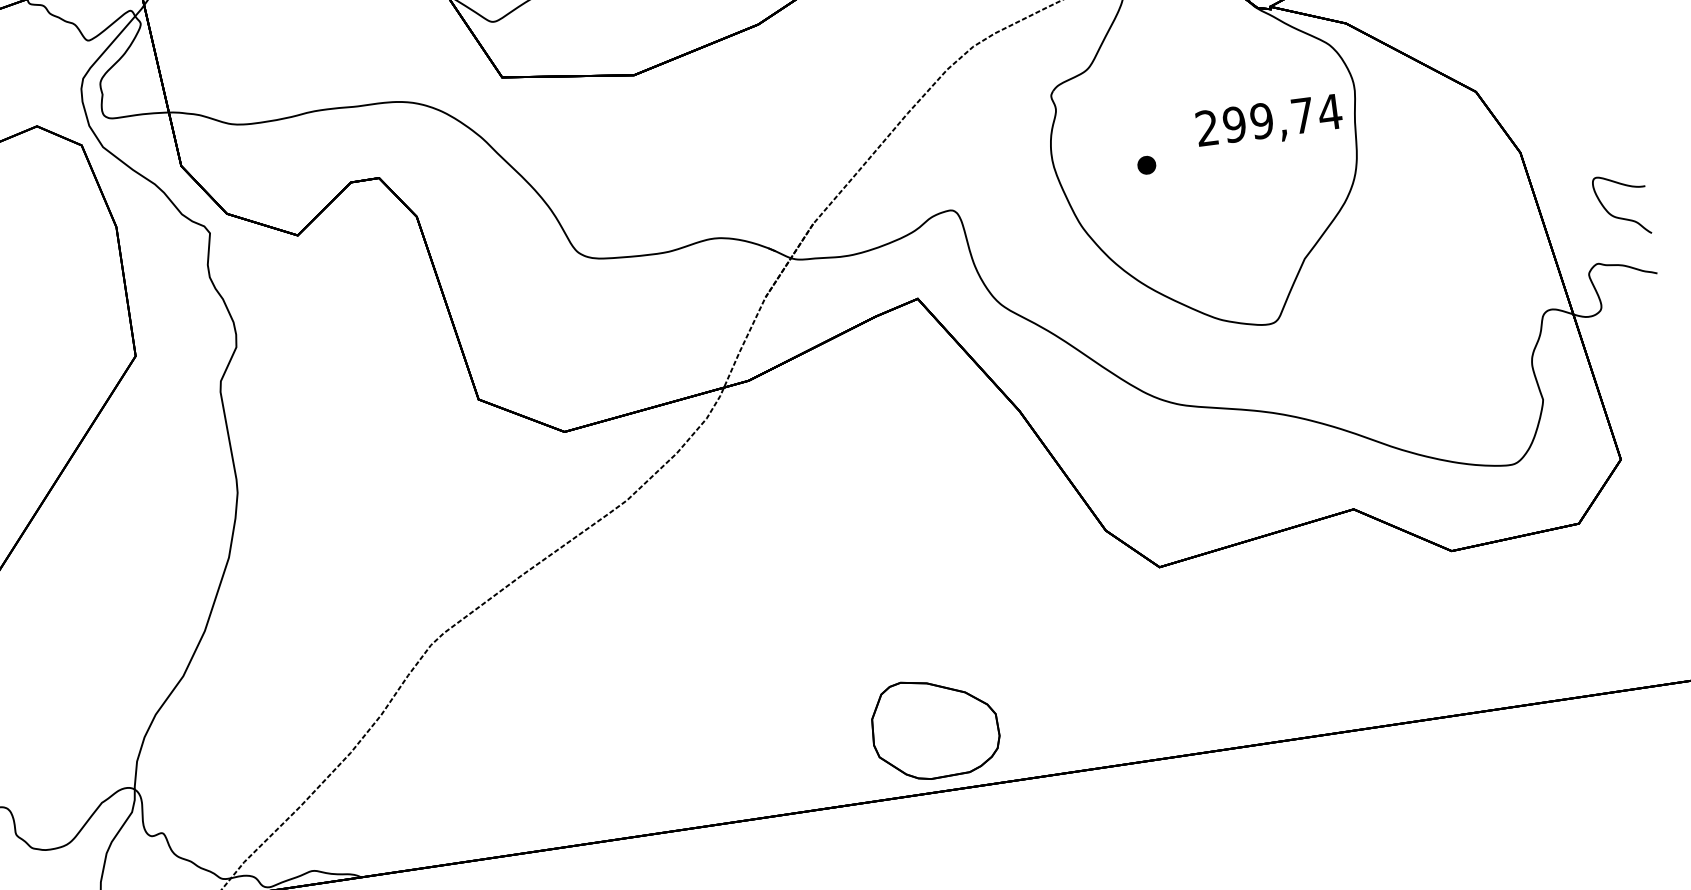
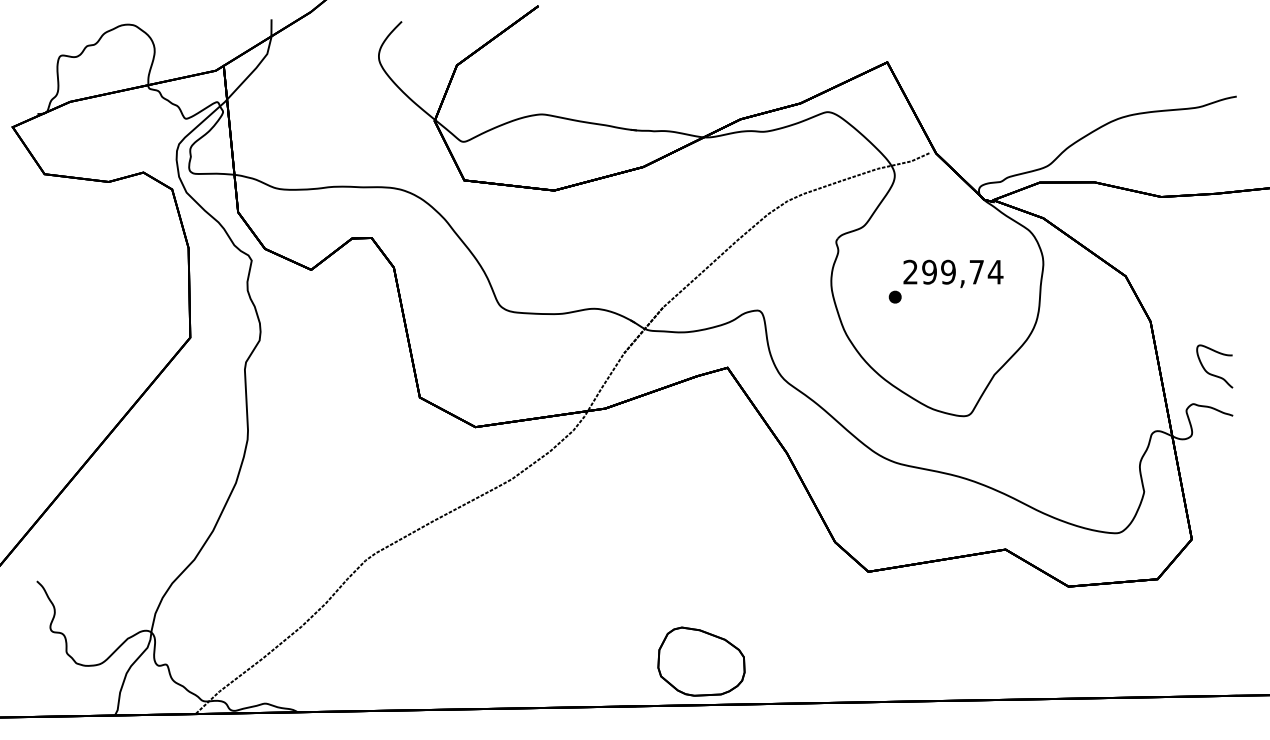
text: (1269, 121) -> (953, 273), moved

